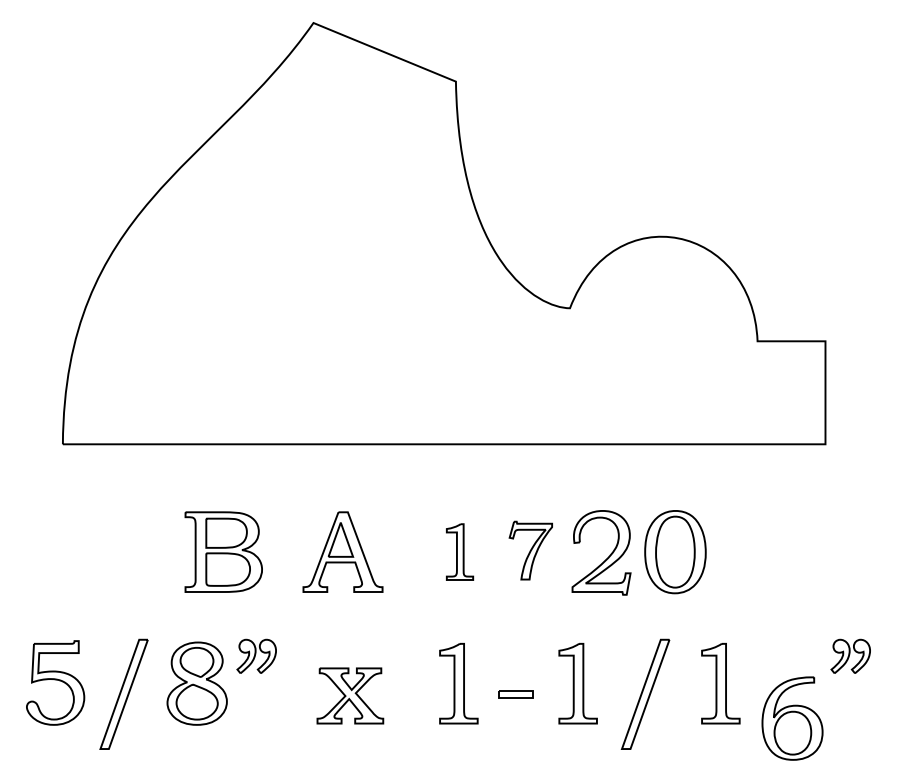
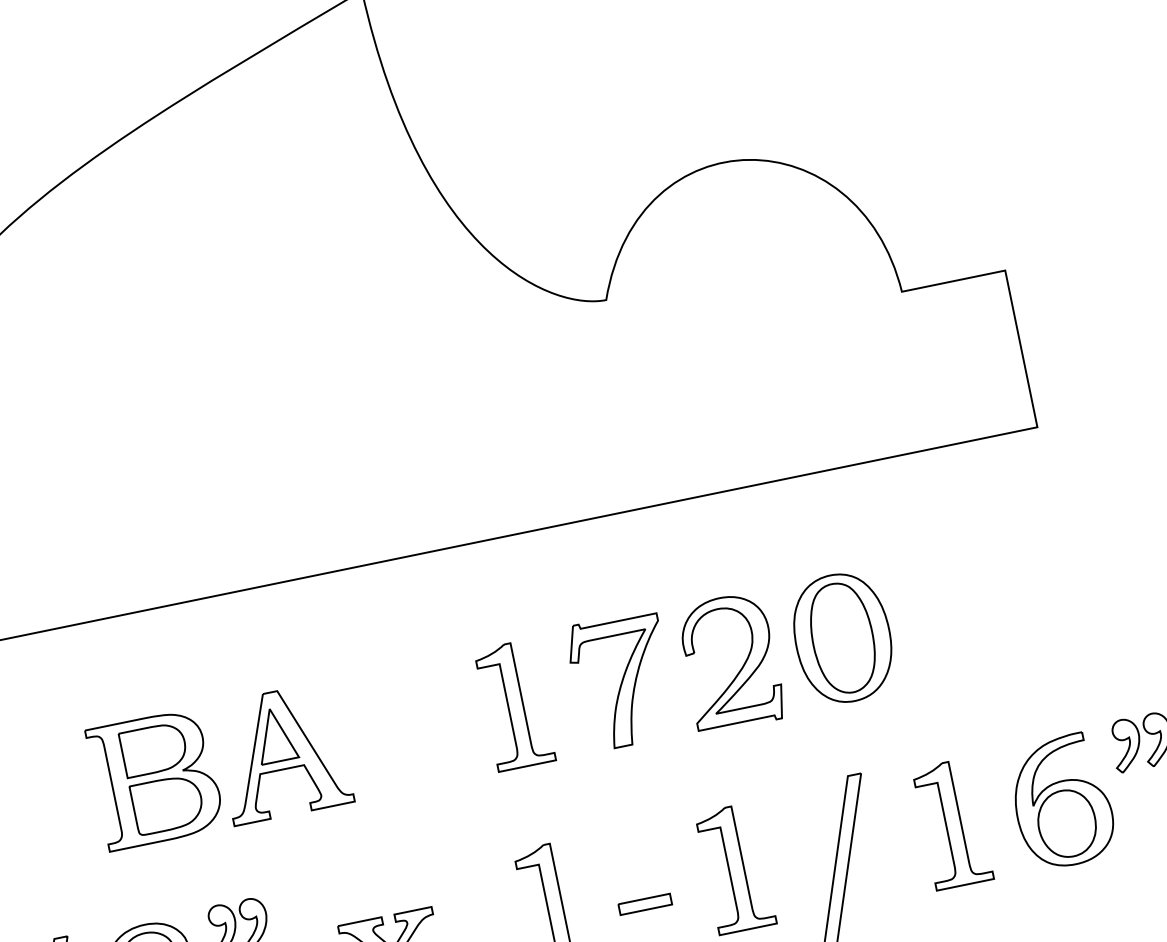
part: (530, 550) -> (621, 680), size x1.43
part: (342, 551) -> (281, 752), moved
part: (459, 551) -> (514, 704), size x1.43
part: (792, 718) -> (1061, 801), moved

